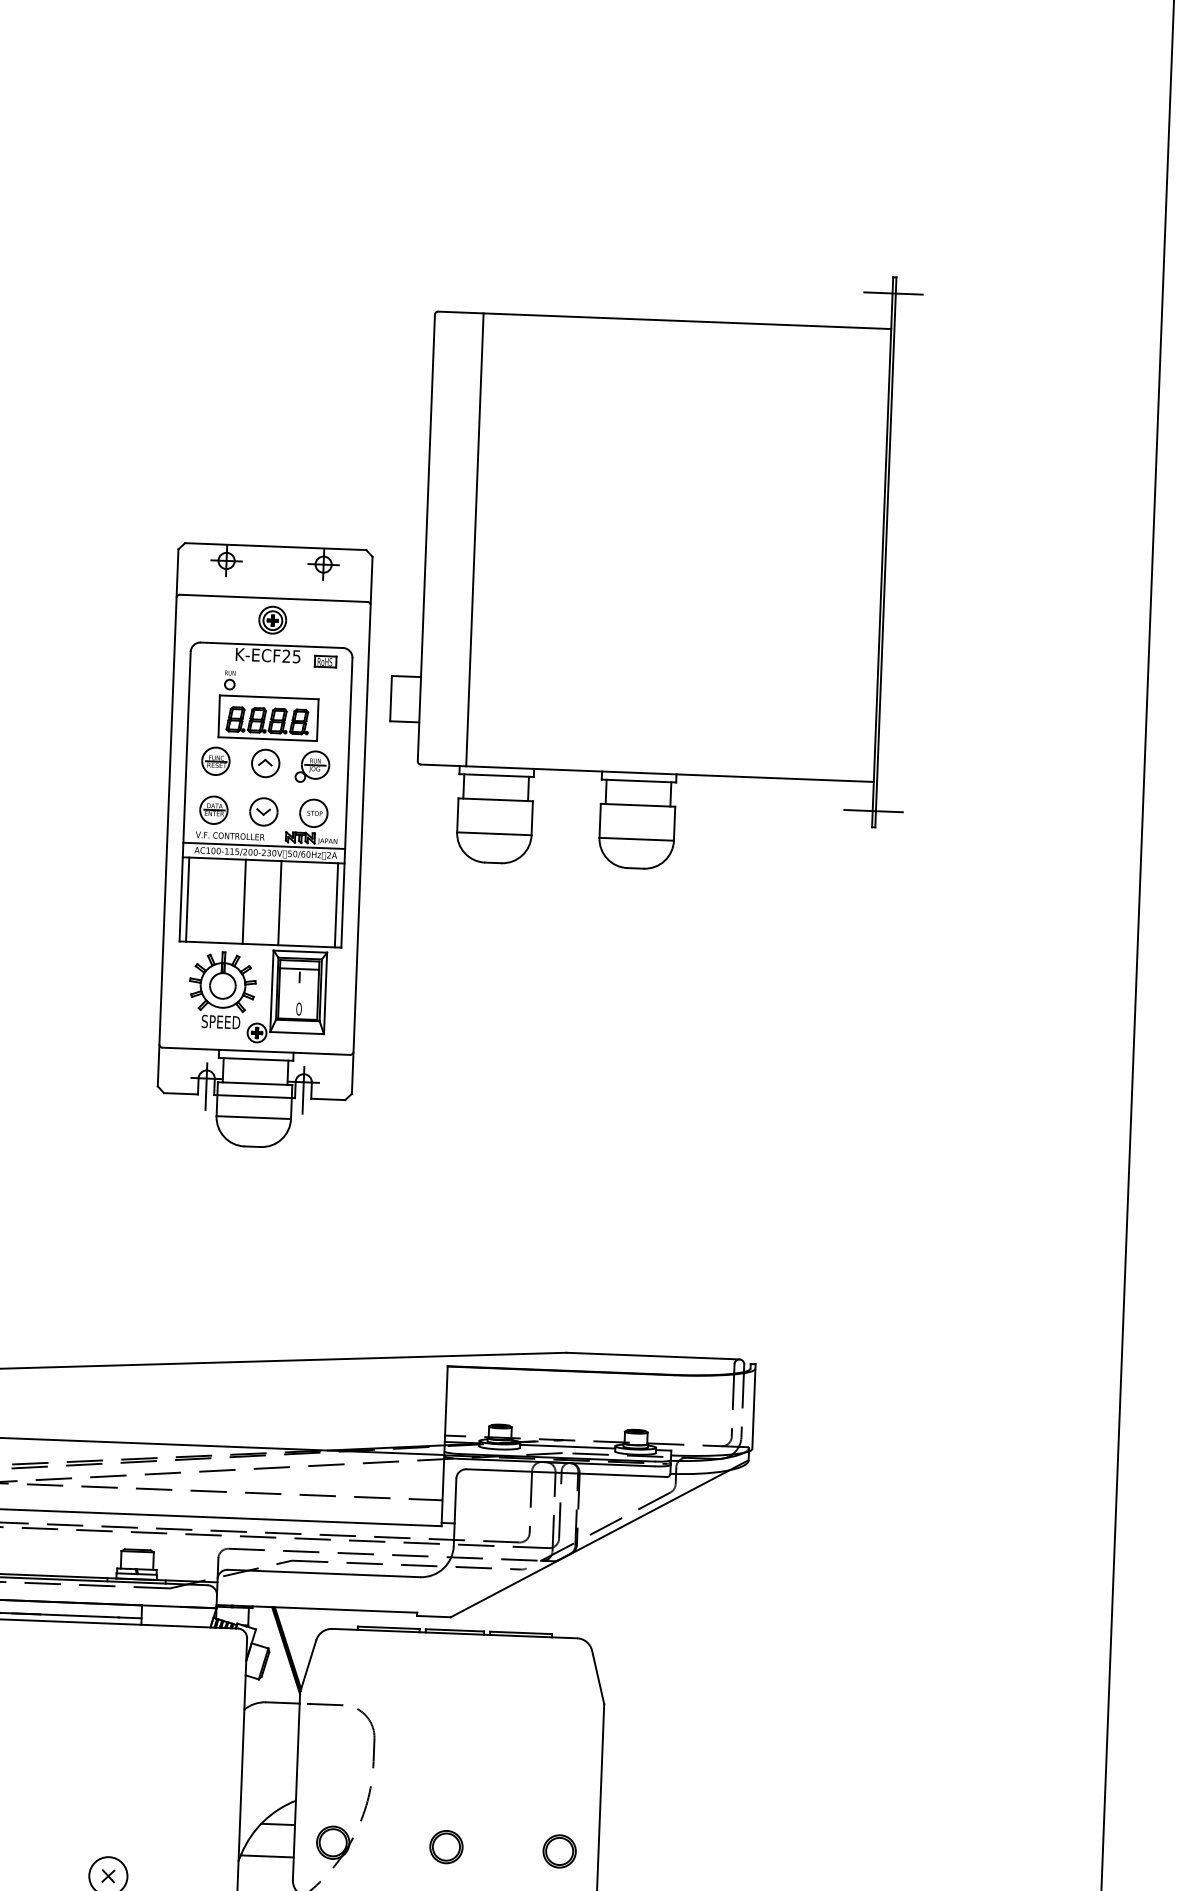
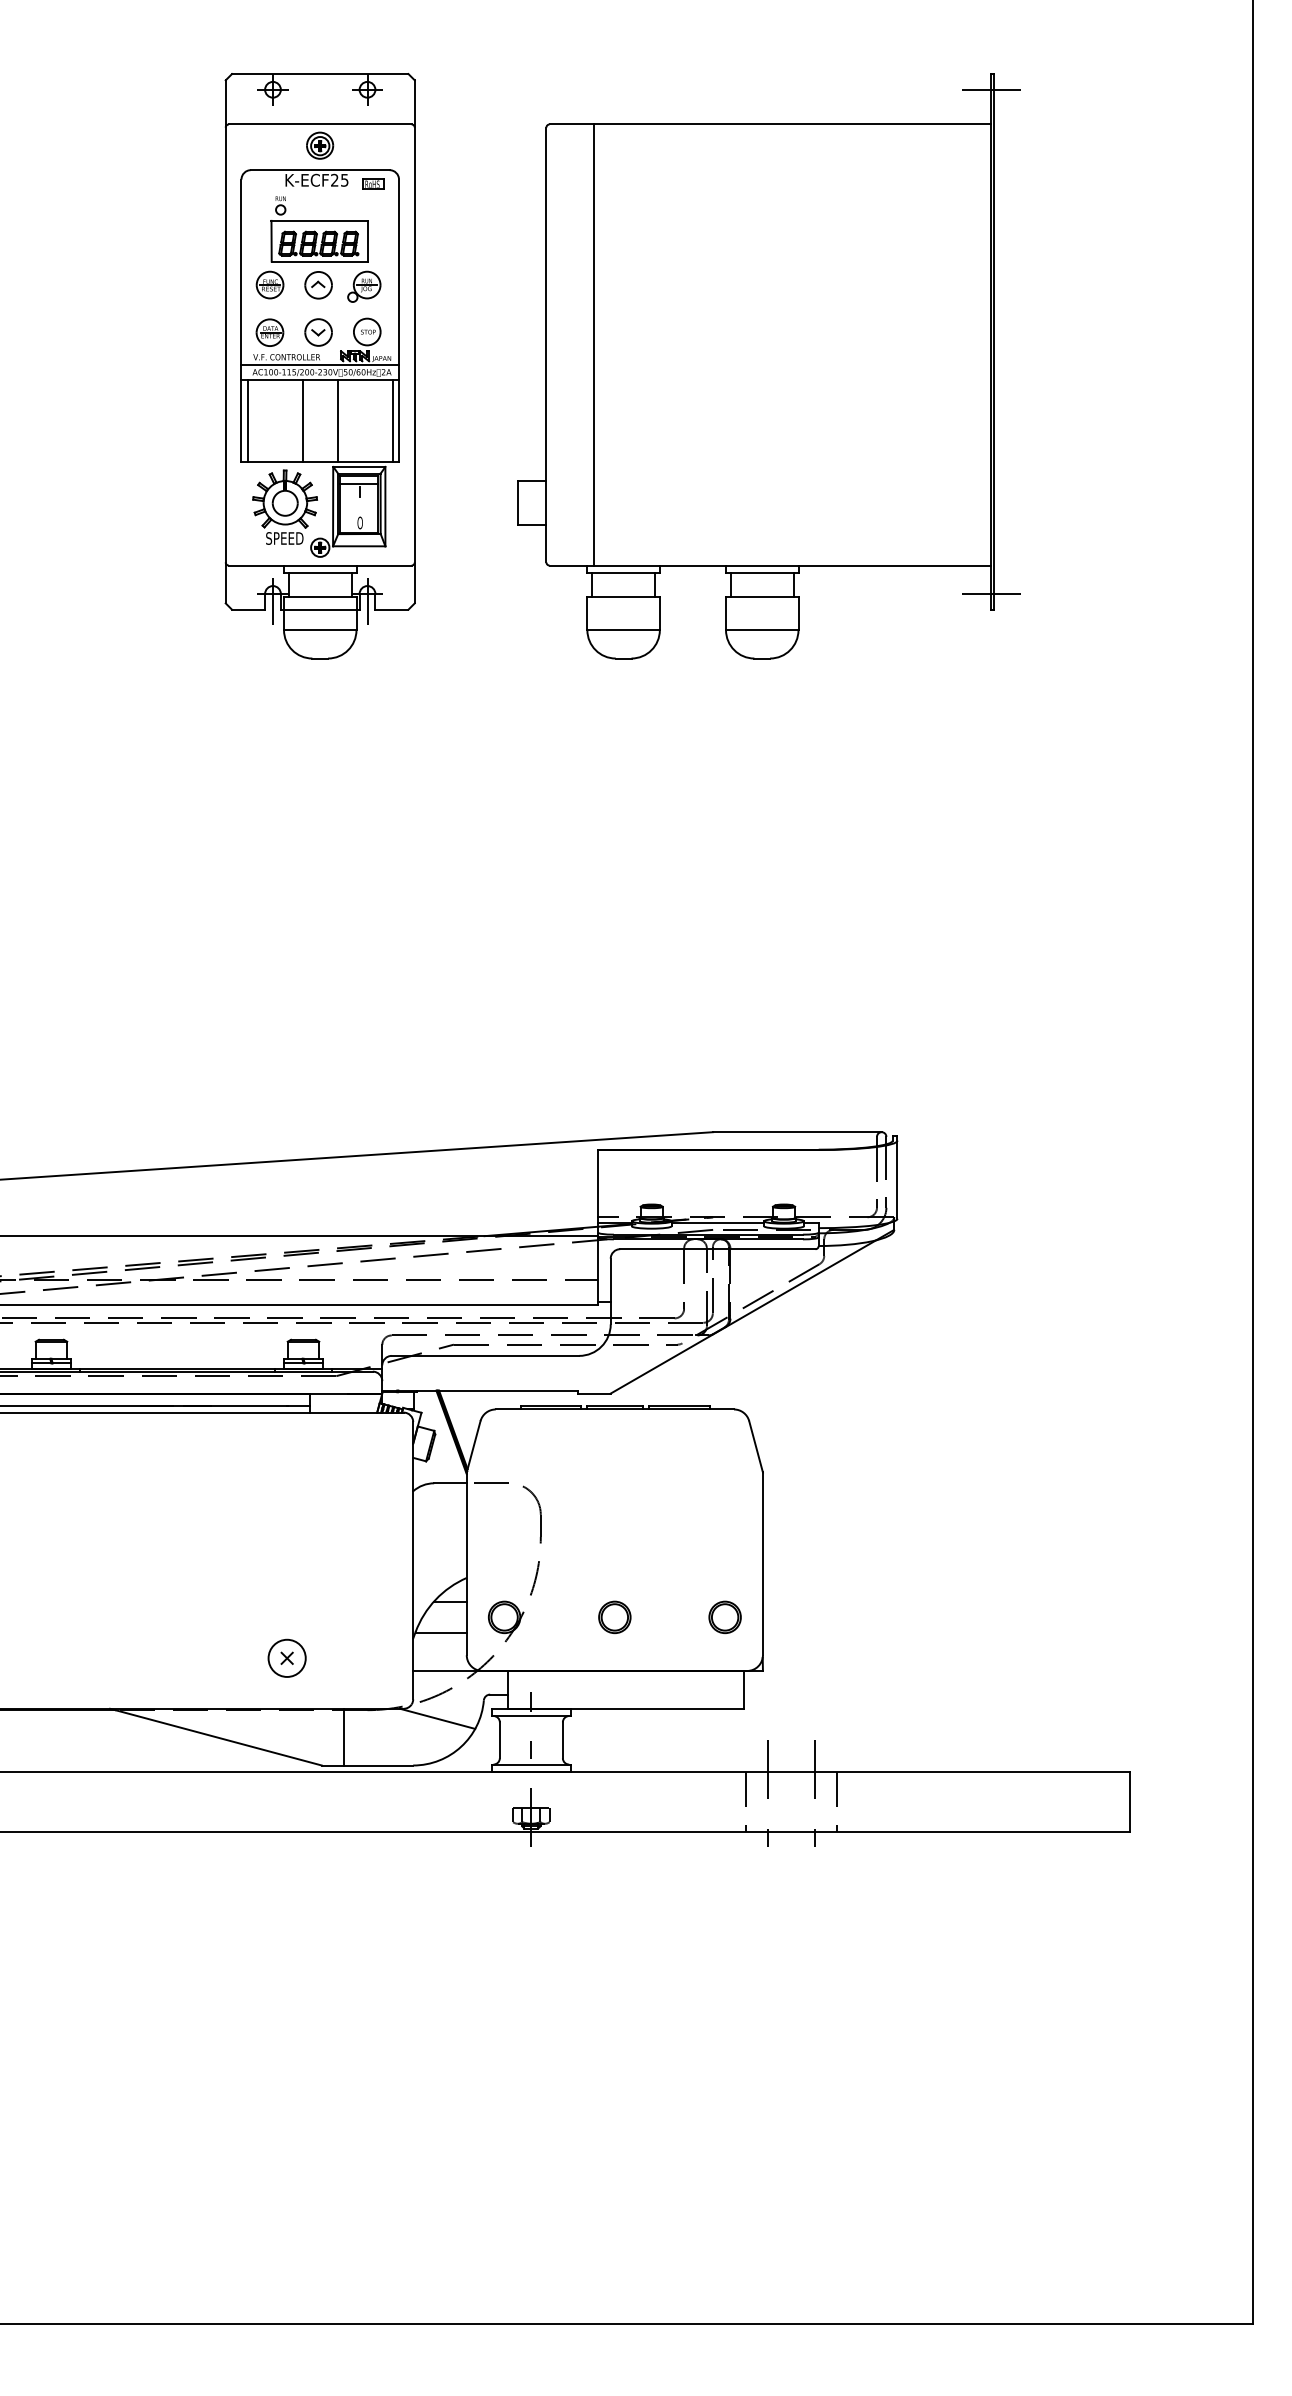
part: (263, 846) -> (319, 366), moved

